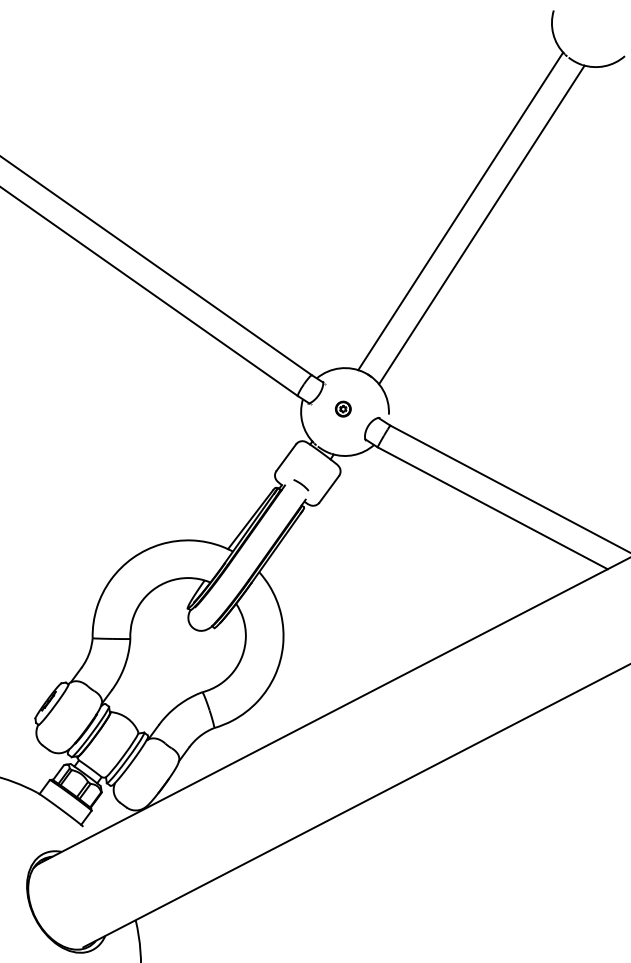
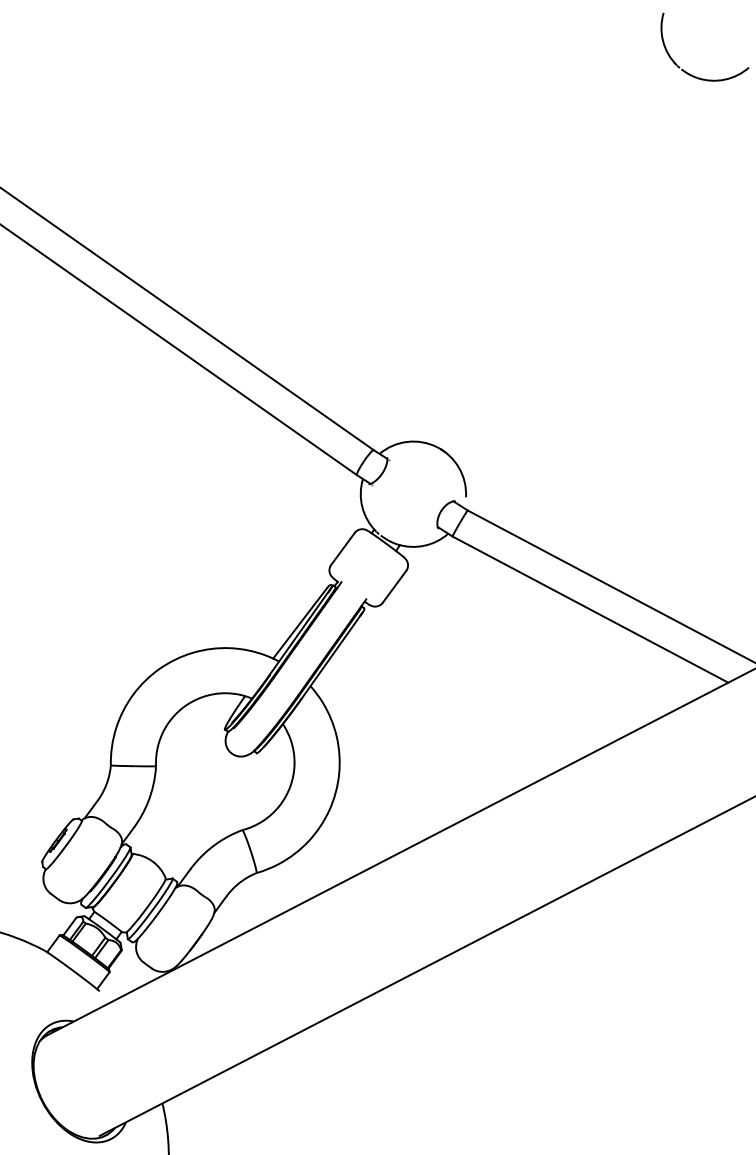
line: (460, 211) -> (551, 253), removed
line: (481, 224) -> (577, 269), removed
part: (343, 408) -> (411, 490), removed
curve: (300, 484) -> (360, 581), removed

